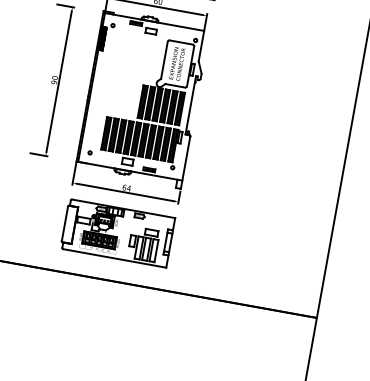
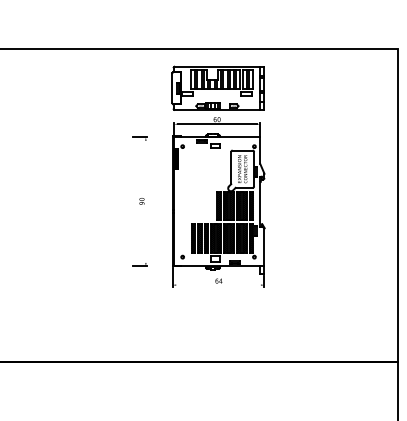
line: (58, 81) -> (145, 201), removed
line: (125, 192) -> (218, 285), removed
part: (117, 233) -> (217, 320), removed

